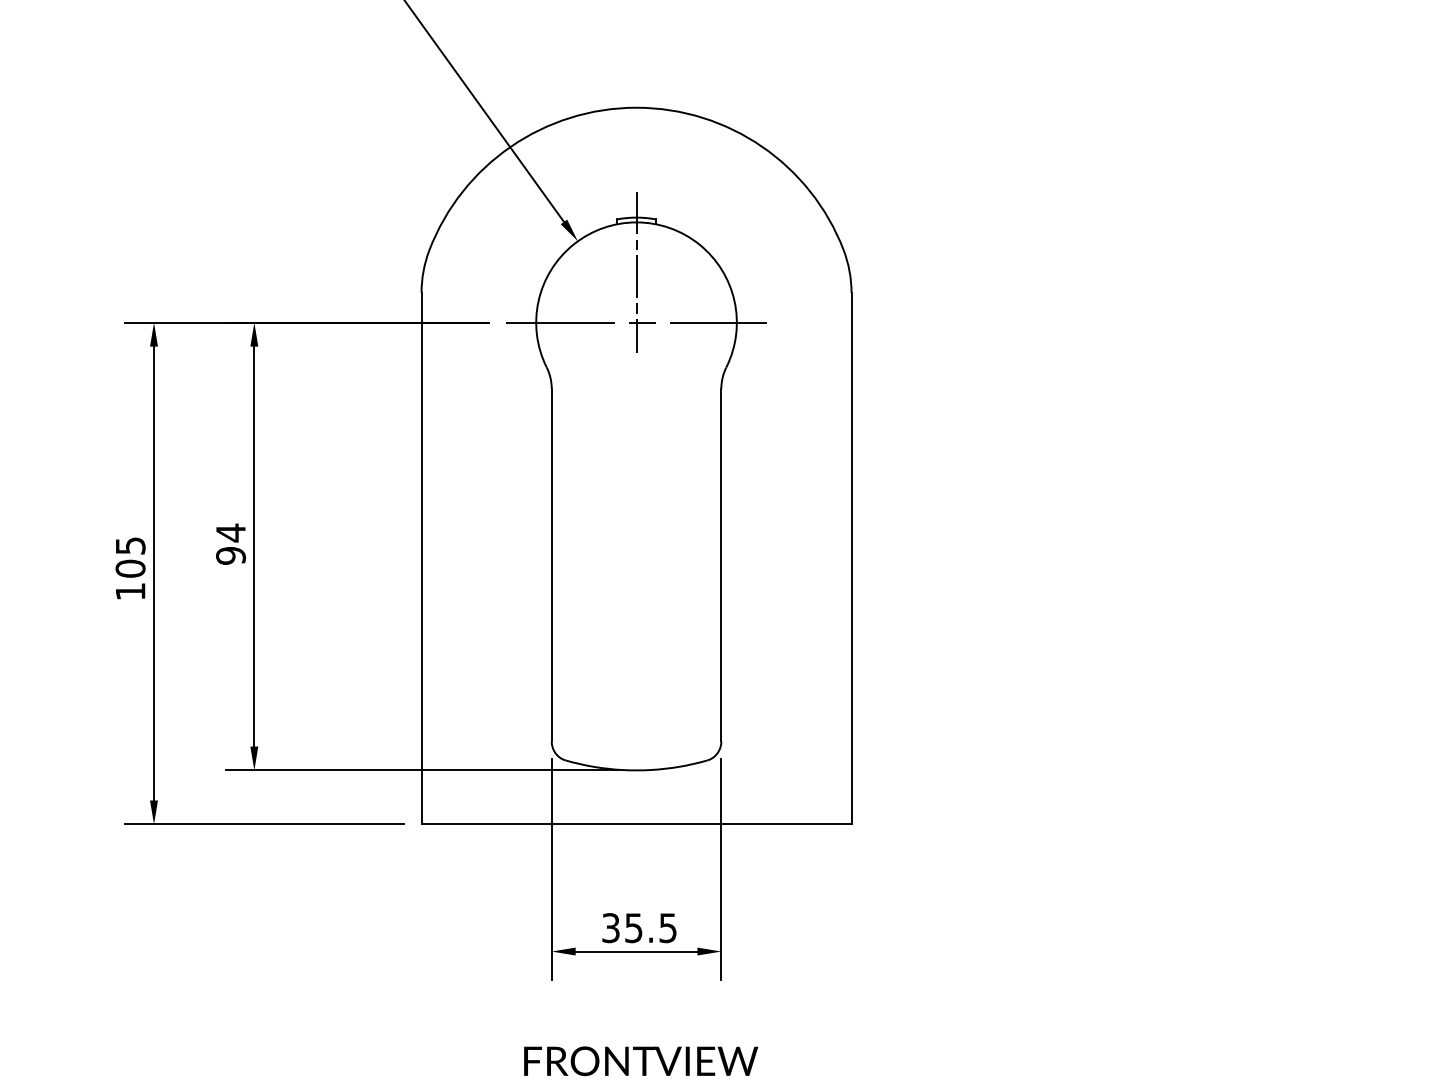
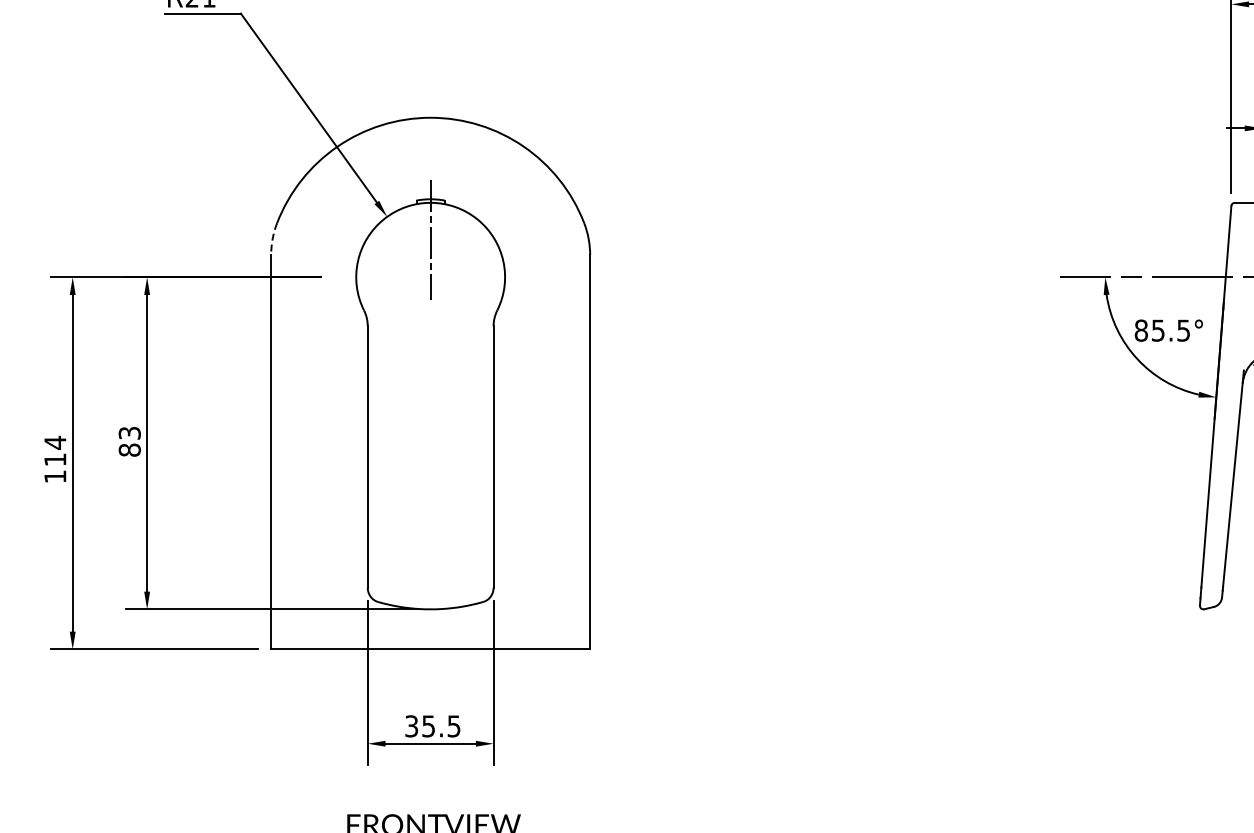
arc: (423, 270) -> (272, 238), solid -> dashed
line: (636, 323) -> (430, 277), removed
text: (230, 544) -> (129, 441), 94 -> 83
text: (130, 556) -> (55, 450), 105 -> 114

